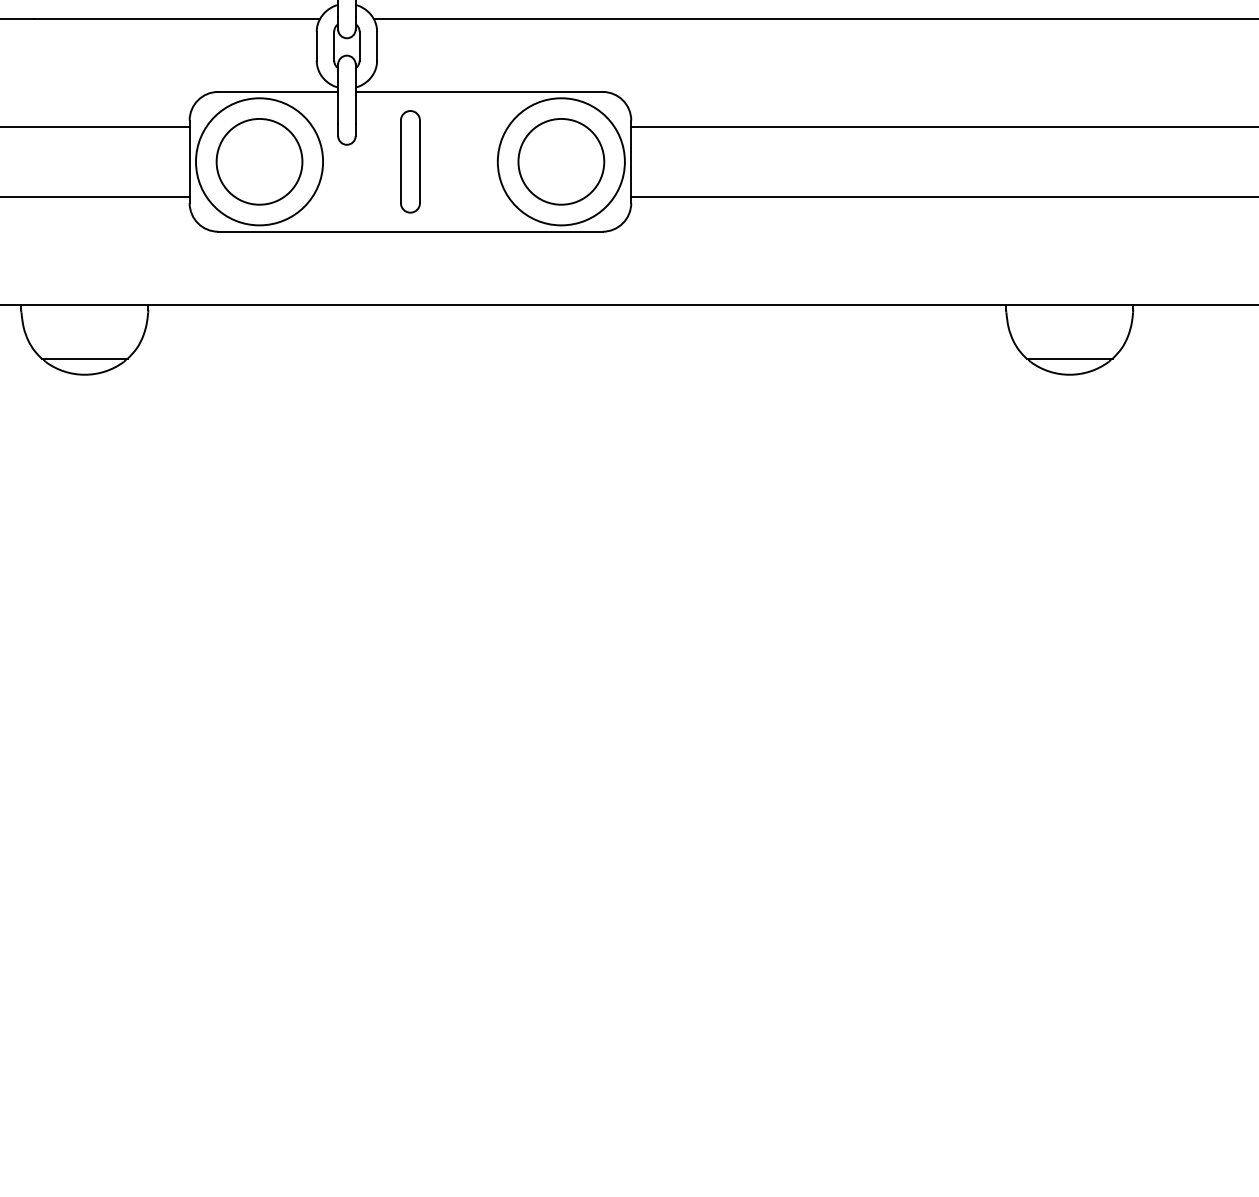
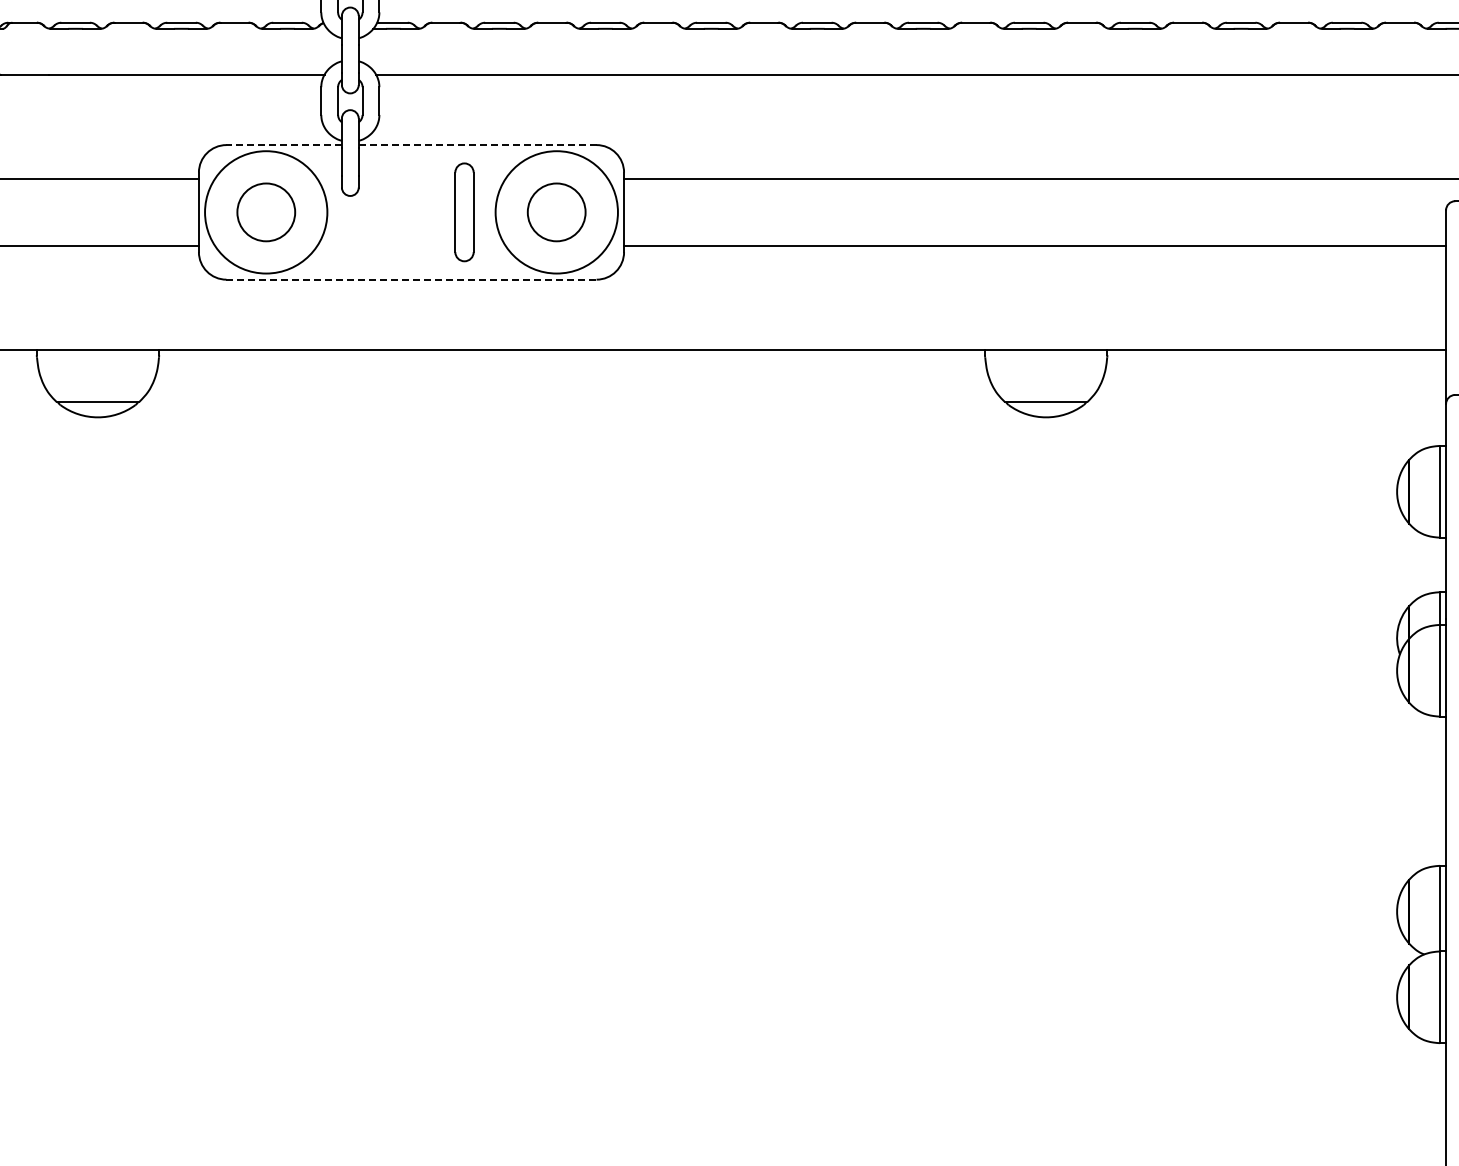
line: (278, 92) -> (284, 145), solid -> dashed
line: (479, 92) -> (477, 145), solid -> dashed
circle: (259, 161) -> (266, 212), size x0.7
part: (410, 161) -> (464, 212), moved
circle: (561, 161) -> (556, 212), size x0.7
line: (411, 231) -> (412, 279), solid -> dashed

